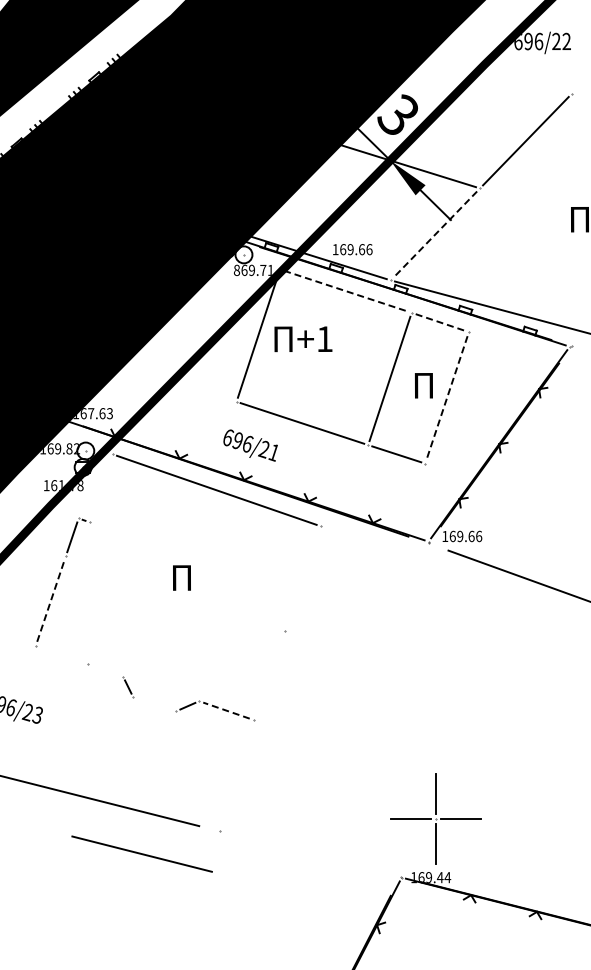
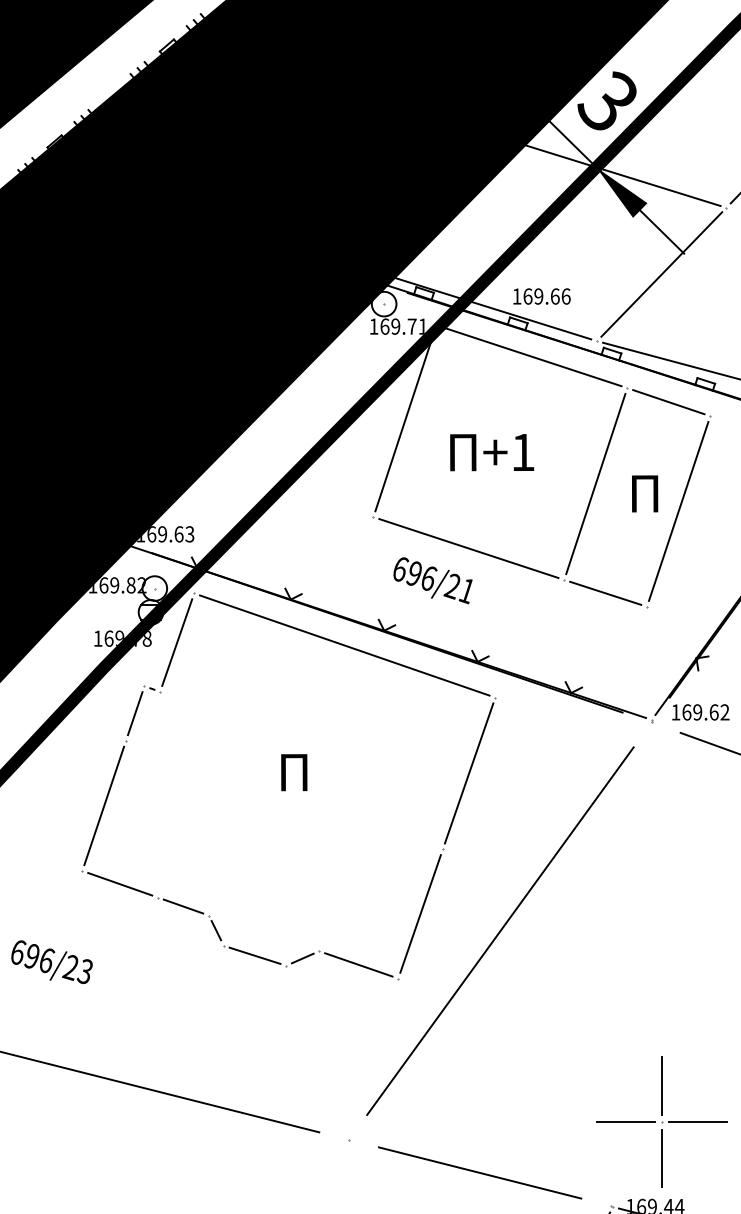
line: (435, 234) -> (661, 274), dashed -> solid
text: (237, 269) -> (374, 325), 869.71 -> 169.71
line: (346, 291) -> (532, 357), dashed -> solid
line: (440, 322) -> (669, 402), dashed -> solid
text: (303, 339) -> (492, 452), moved
line: (446, 398) -> (677, 512), dashed -> solid
text: (91, 413) -> (163, 534), 167.63 -> 169.63
text: (250, 445) -> (432, 580), moved
text: (61, 484) -> (119, 637), 161.78 -> 169.78
line: (100, 488) -> (176, 642), added
text: (479, 536) -> (725, 712), 169.66 -> 169.62
line: (302, 578) -> (469, 773), added
line: (51, 600) -> (105, 805), dashed -> solid
line: (61, 654) -> (119, 883), added
line: (105, 670) -> (183, 906), added
line: (269, 675) -> (421, 913), added
line: (324, 687) -> (500, 931), added
line: (154, 703) -> (254, 954), added
line: (226, 710) -> (358, 964), dashed -> solid
line: (141, 853) -> (479, 1172), moved

